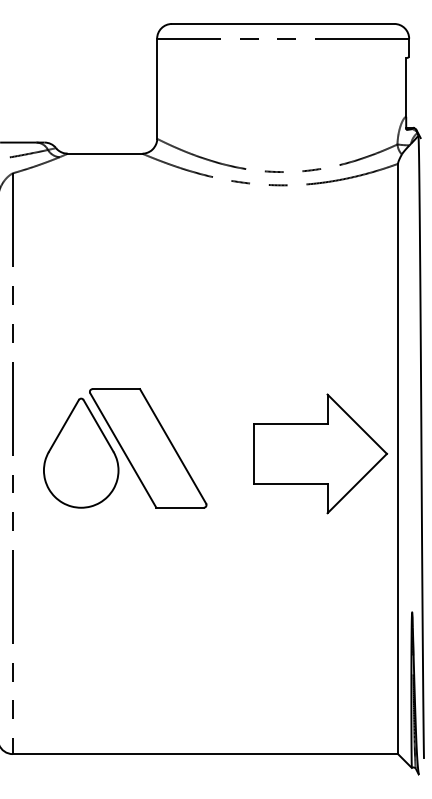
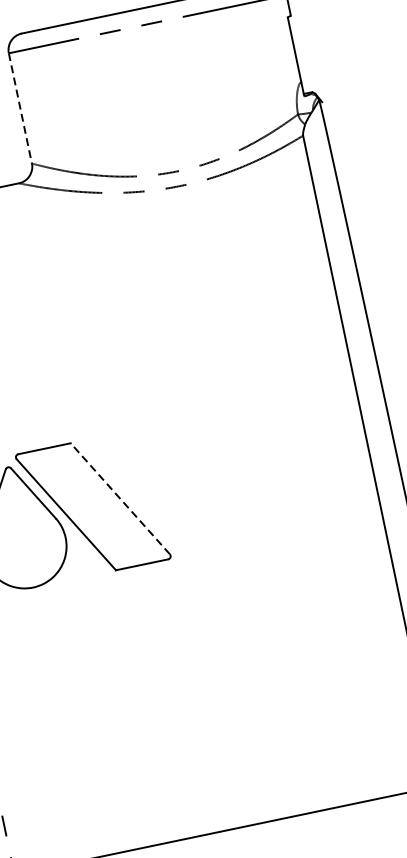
line: (157, 89) -> (20, 109), solid -> dashed
line: (172, 445) -> (119, 497), solid -> dashed
part: (320, 453) -> (284, 472), removed

